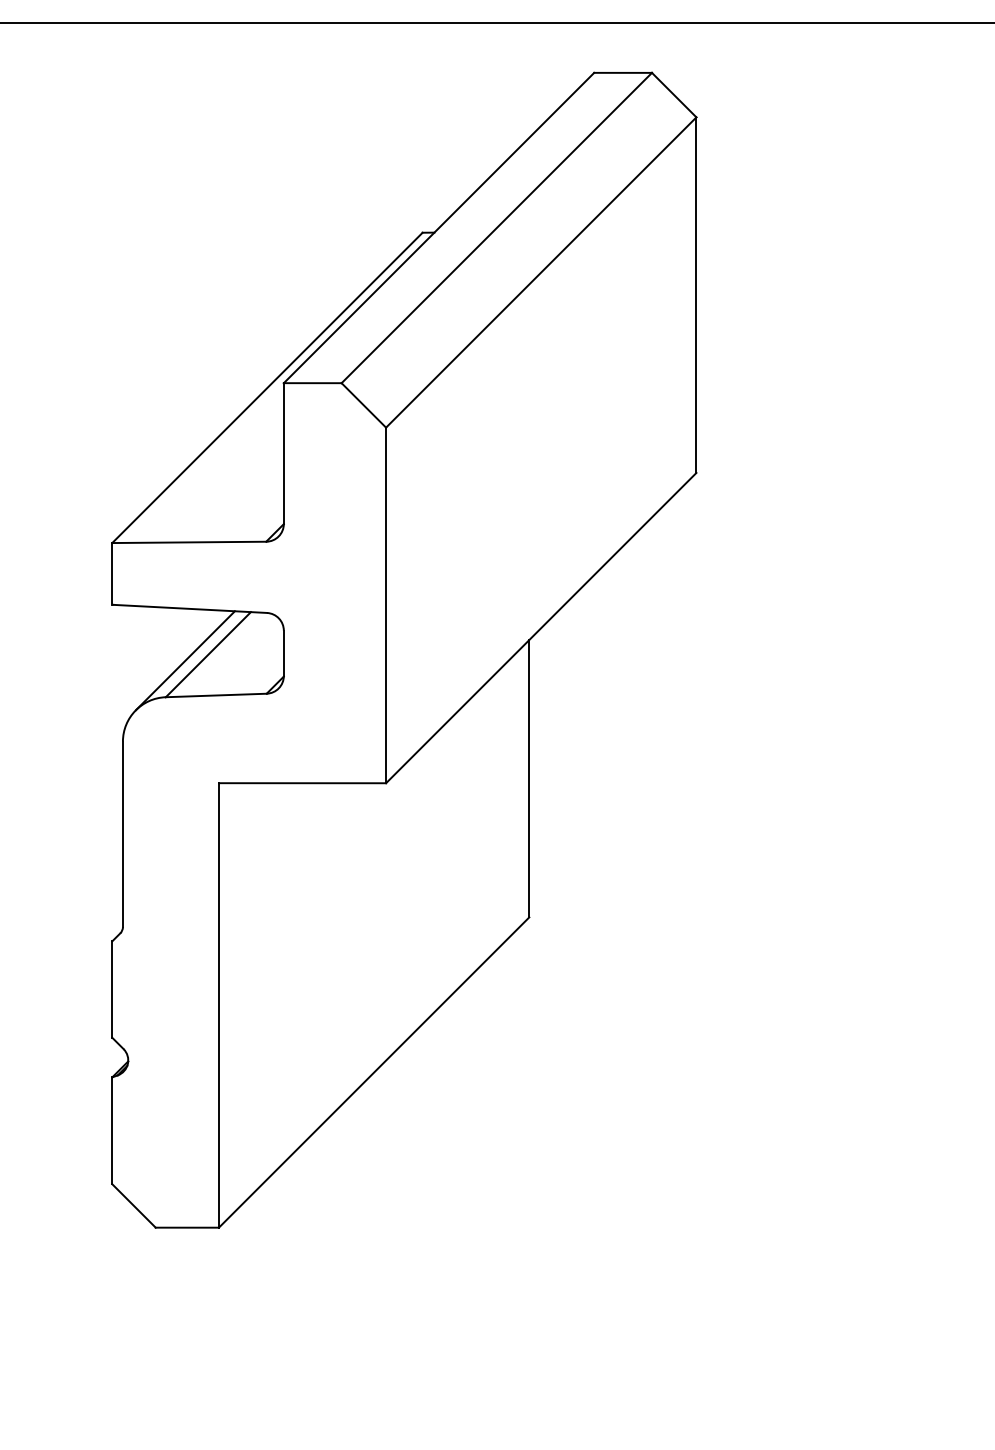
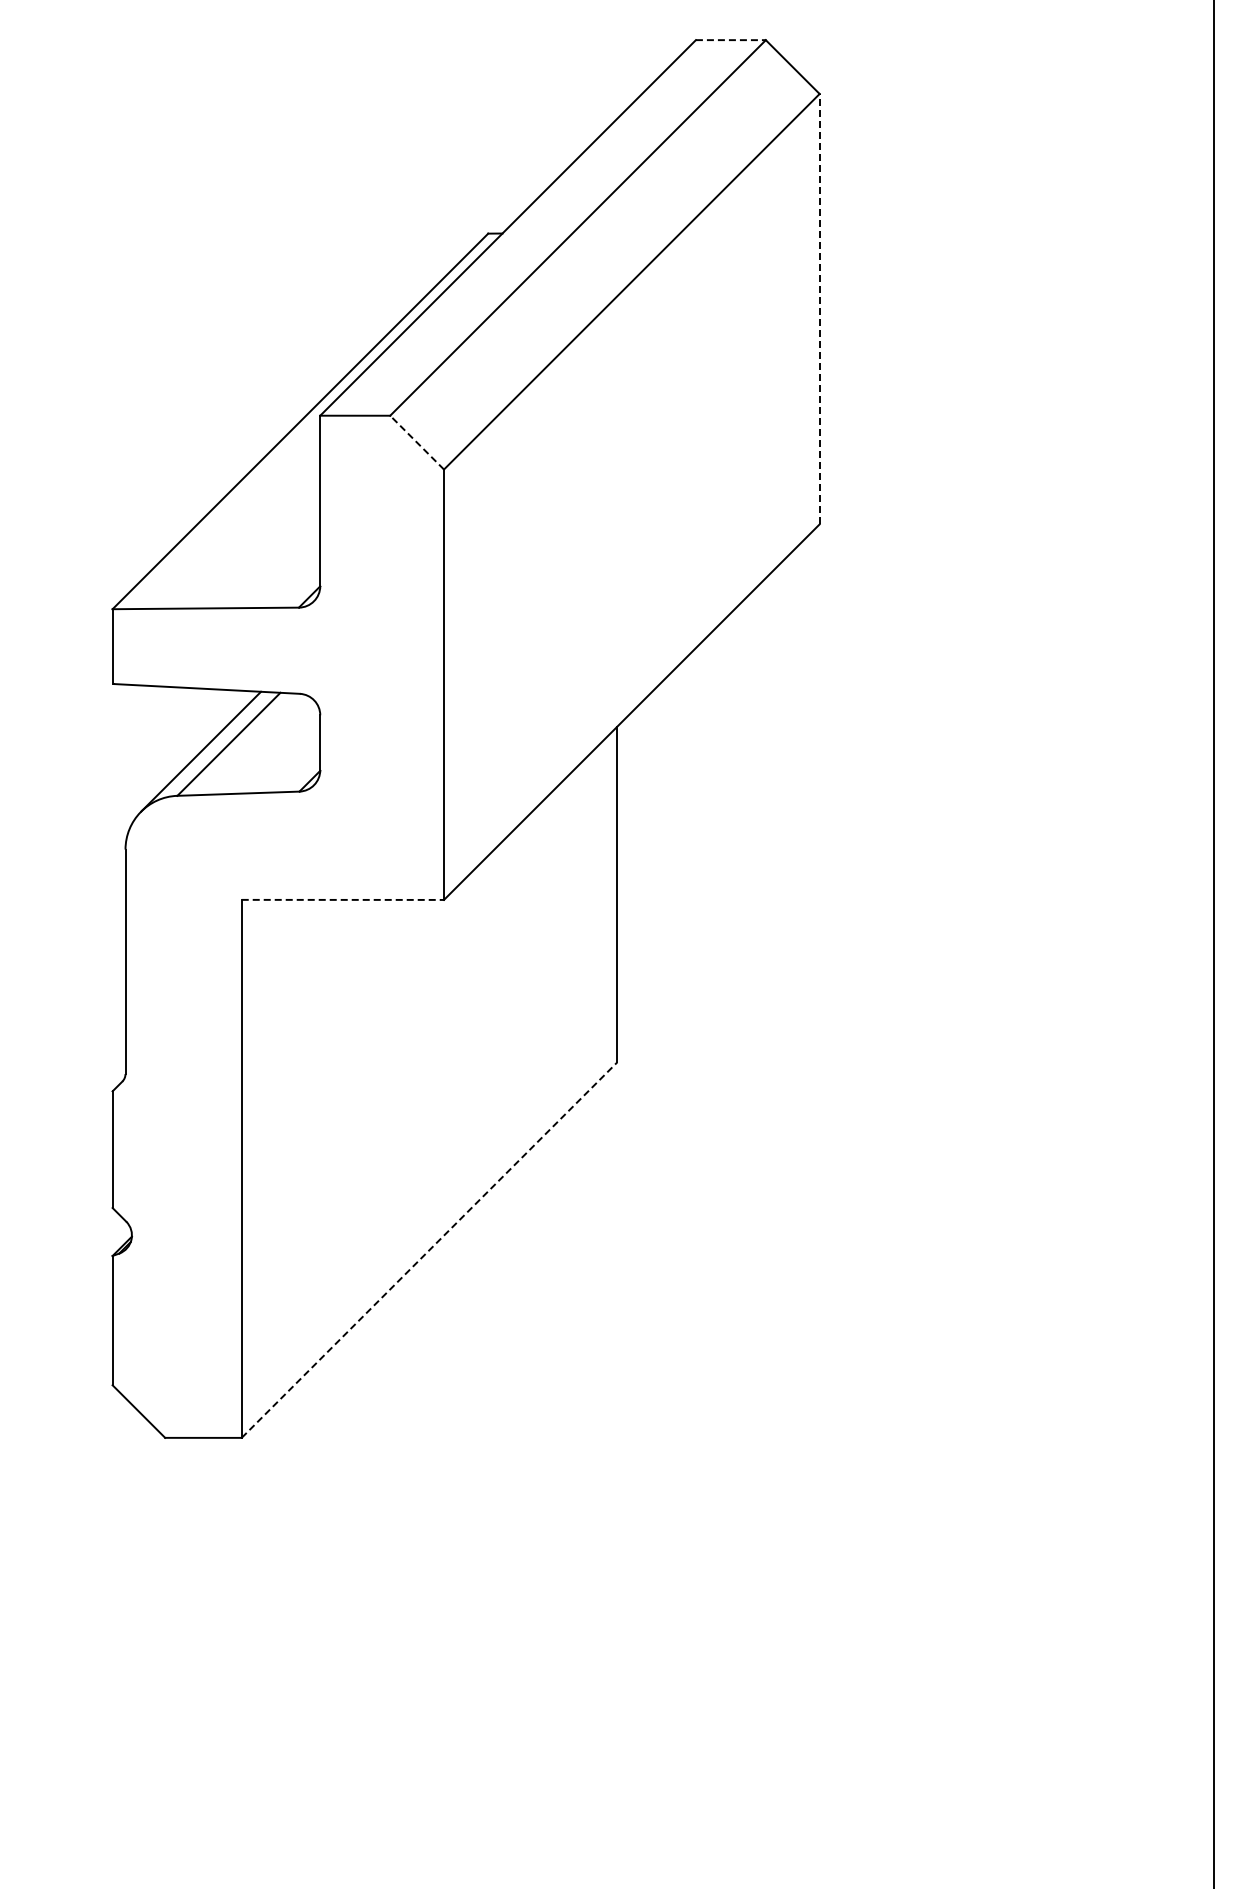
line: (622, 73) -> (730, 40), solid -> dashed
line: (696, 294) -> (819, 308), solid -> dashed
line: (363, 405) -> (416, 442), solid -> dashed
line: (303, 782) -> (343, 899), solid -> dashed
line: (374, 1072) -> (429, 1250), solid -> dashed

